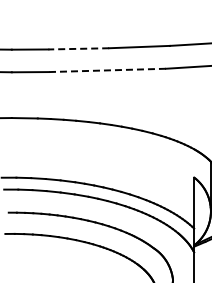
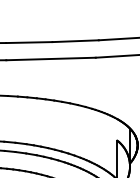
line: (78, 48) -> (29, 42), dashed -> solid
line: (107, 70) -> (51, 59), dashed -> solid

